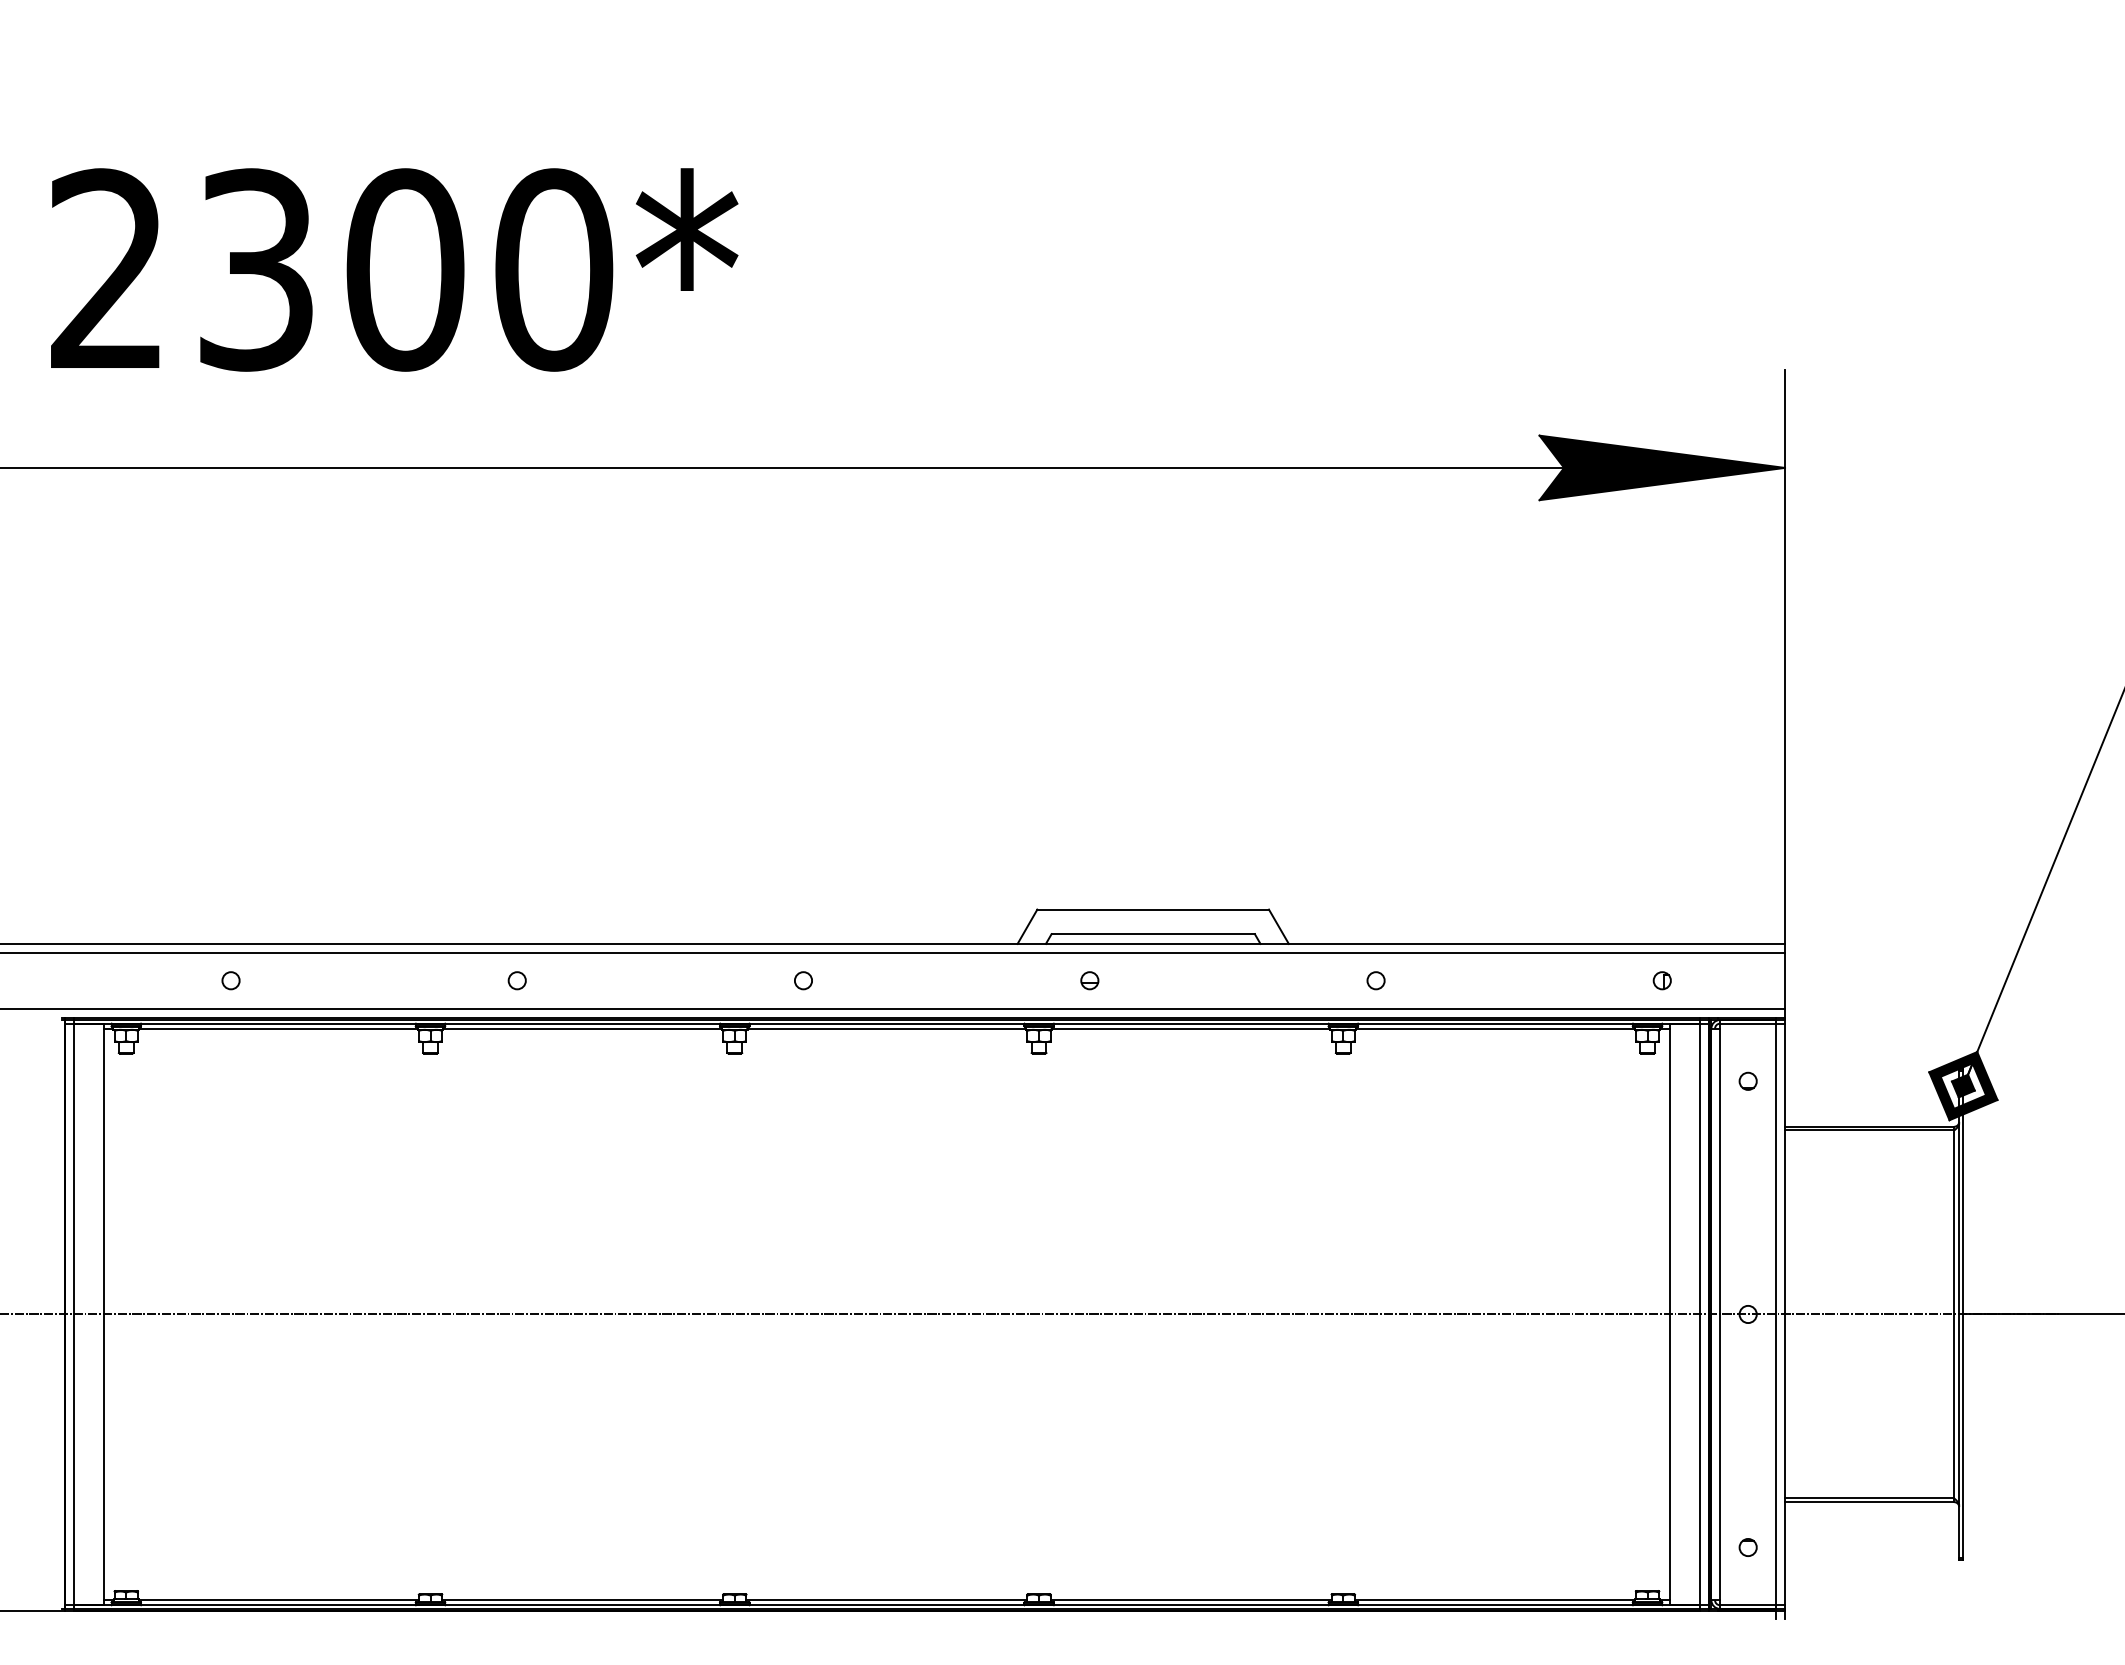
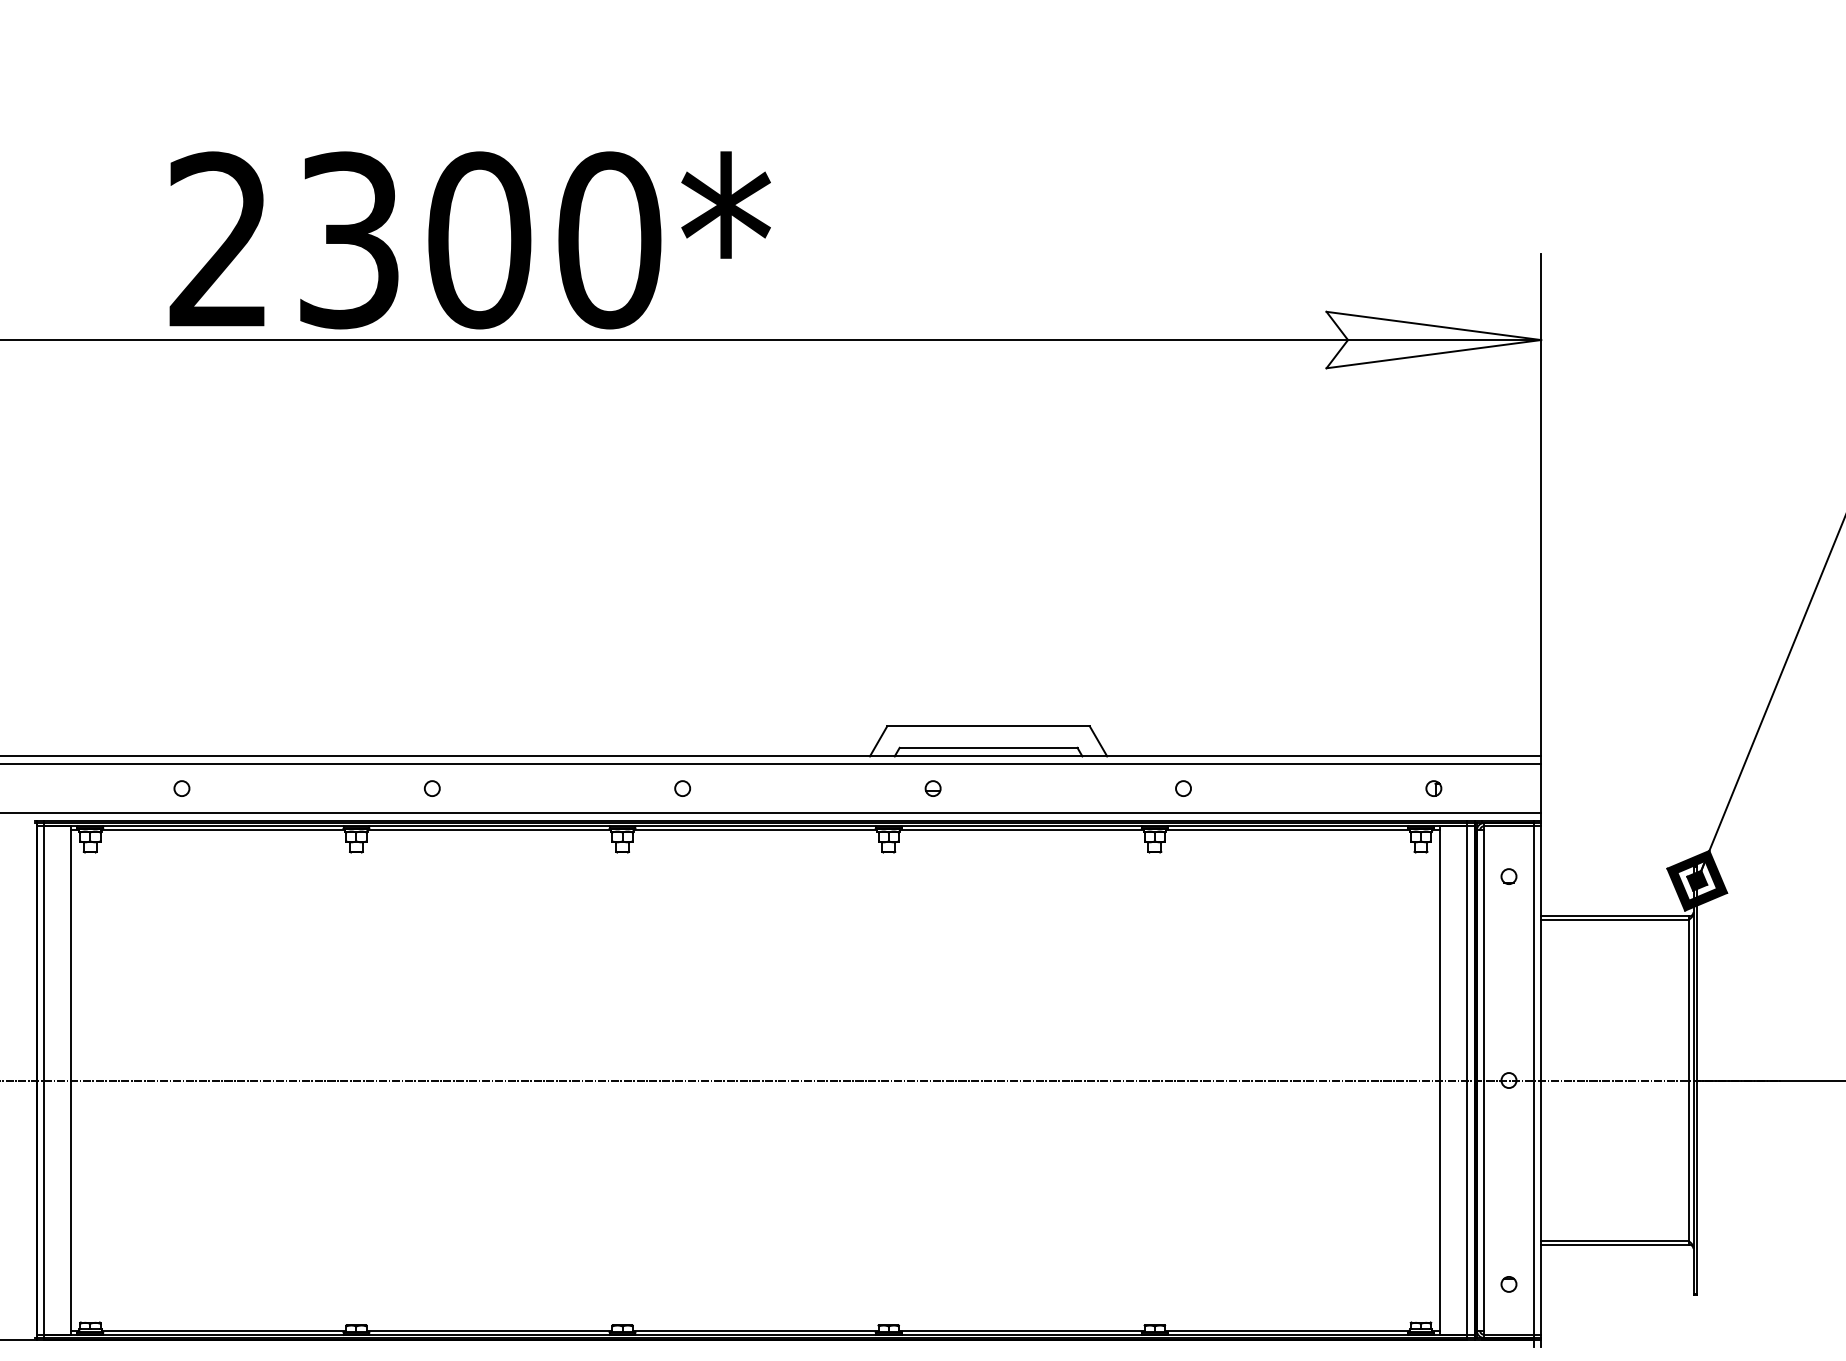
text: (394, 269) -> (470, 239), moved
fill: (1662, 467) -> (1434, 339), removed

